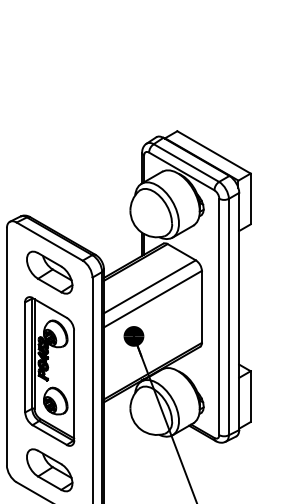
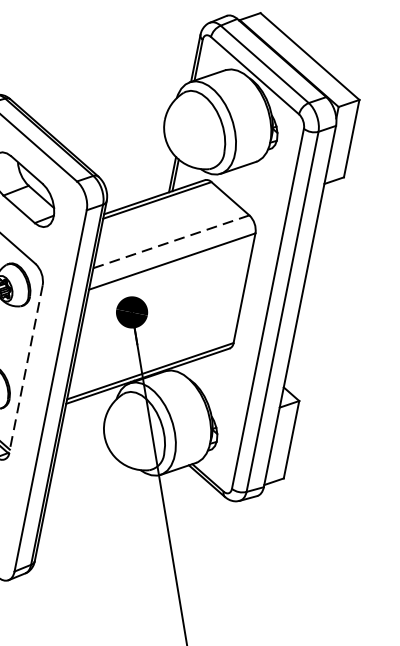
line: (150, 286) -> (172, 241), solid -> dashed
line: (74, 386) -> (26, 370), solid -> dashed

